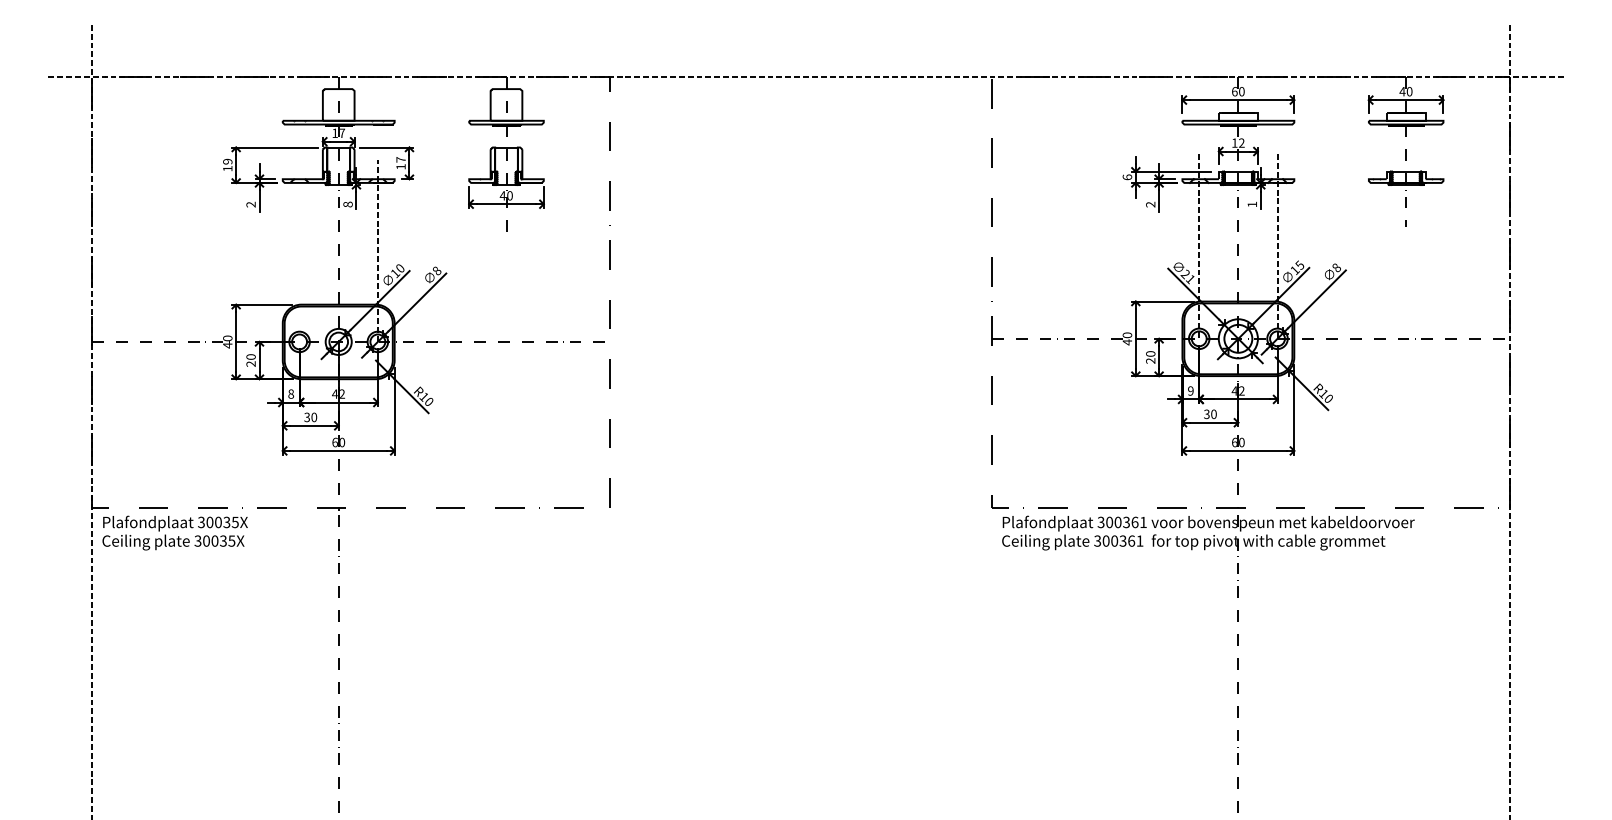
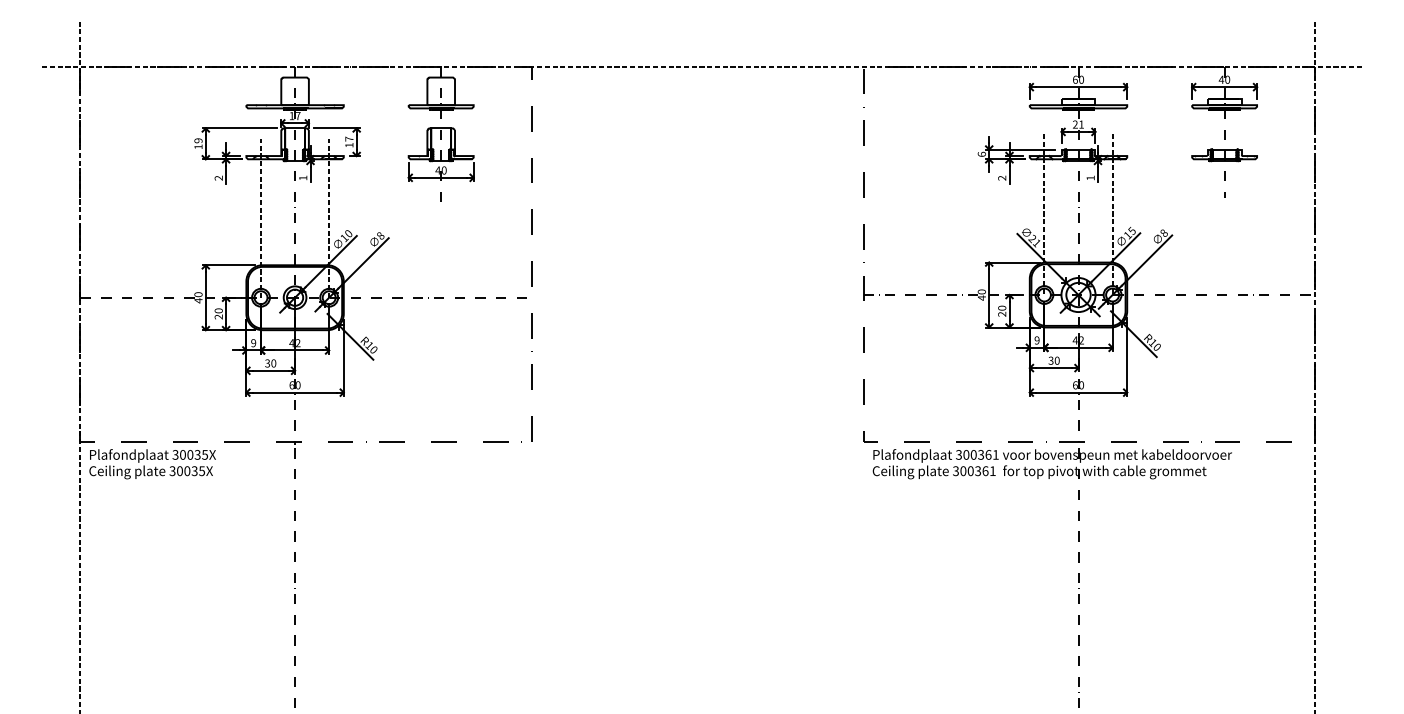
text: (1238, 142) -> (1078, 124), 12 -> 21
text: (347, 204) -> (302, 178), 8 -> 1
line: (299, 250) -> (260, 218), added
text: (291, 393) -> (253, 342), 8 -> 9

